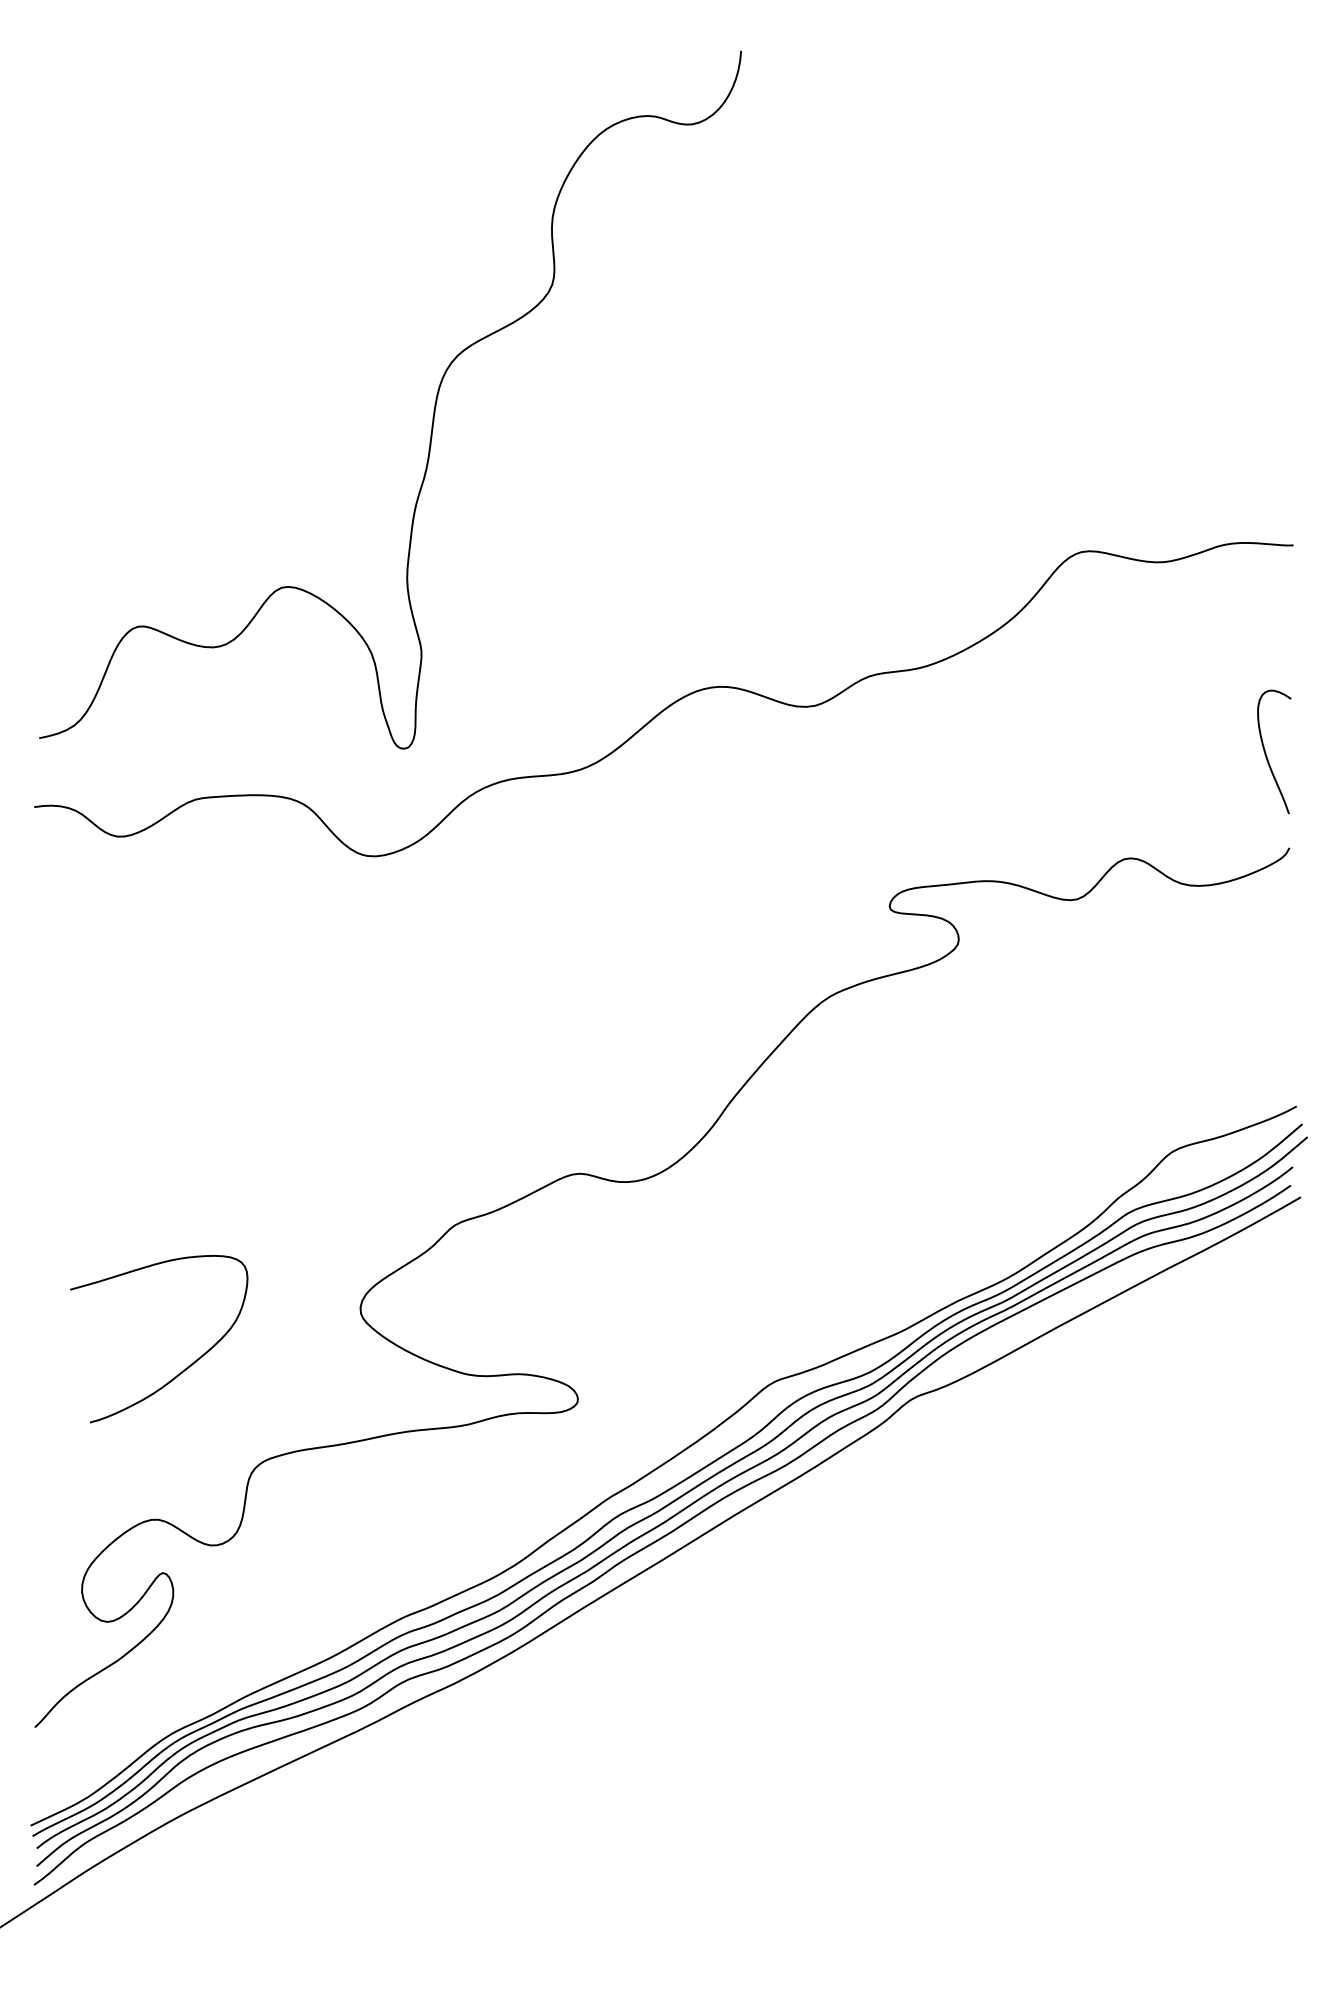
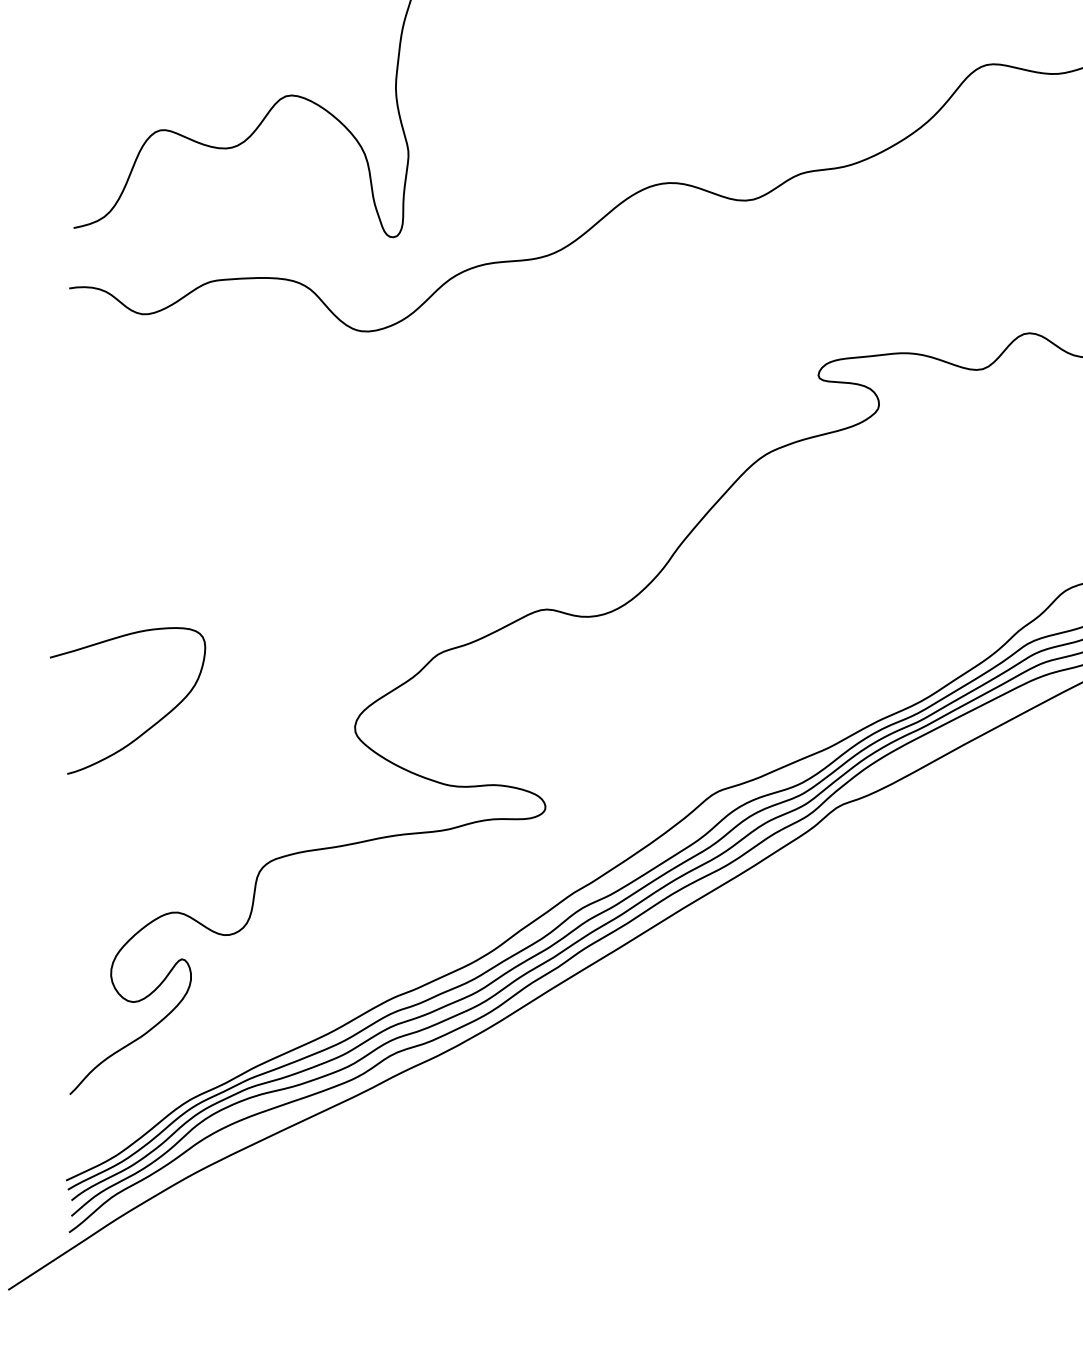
curve: (182, 1370) -> (148, 728), moved

